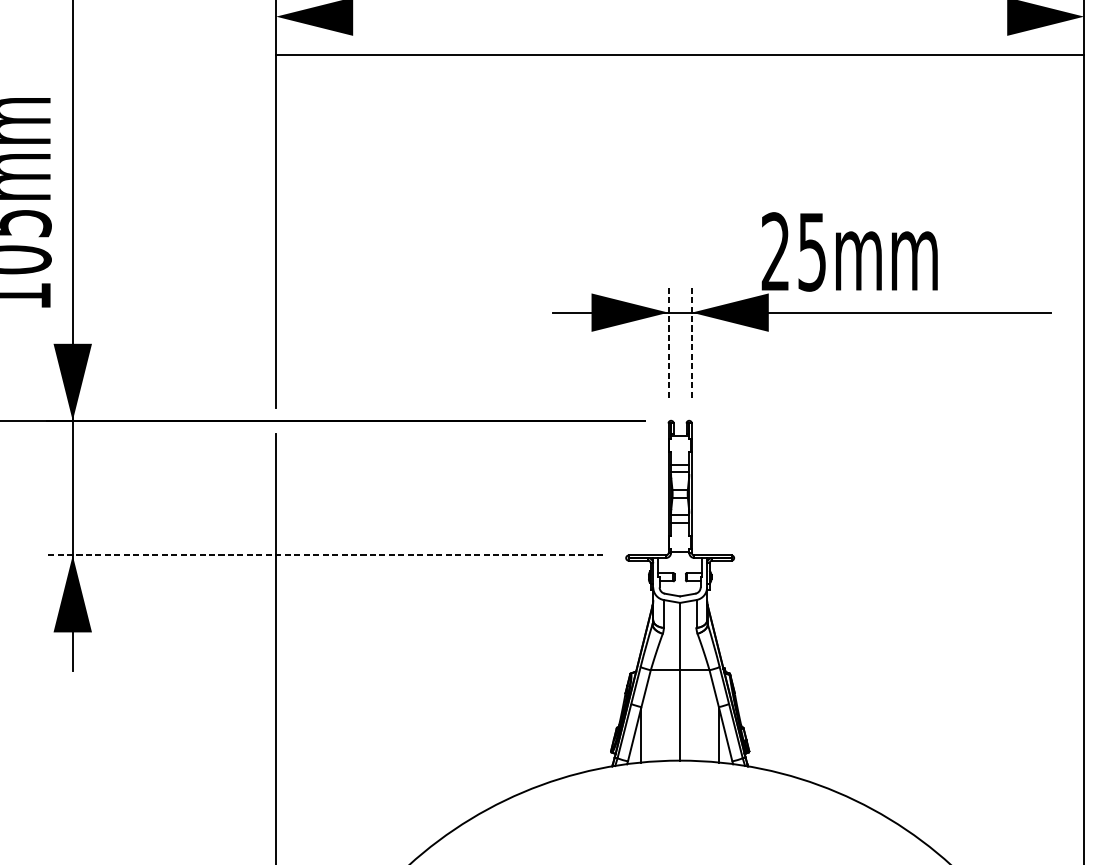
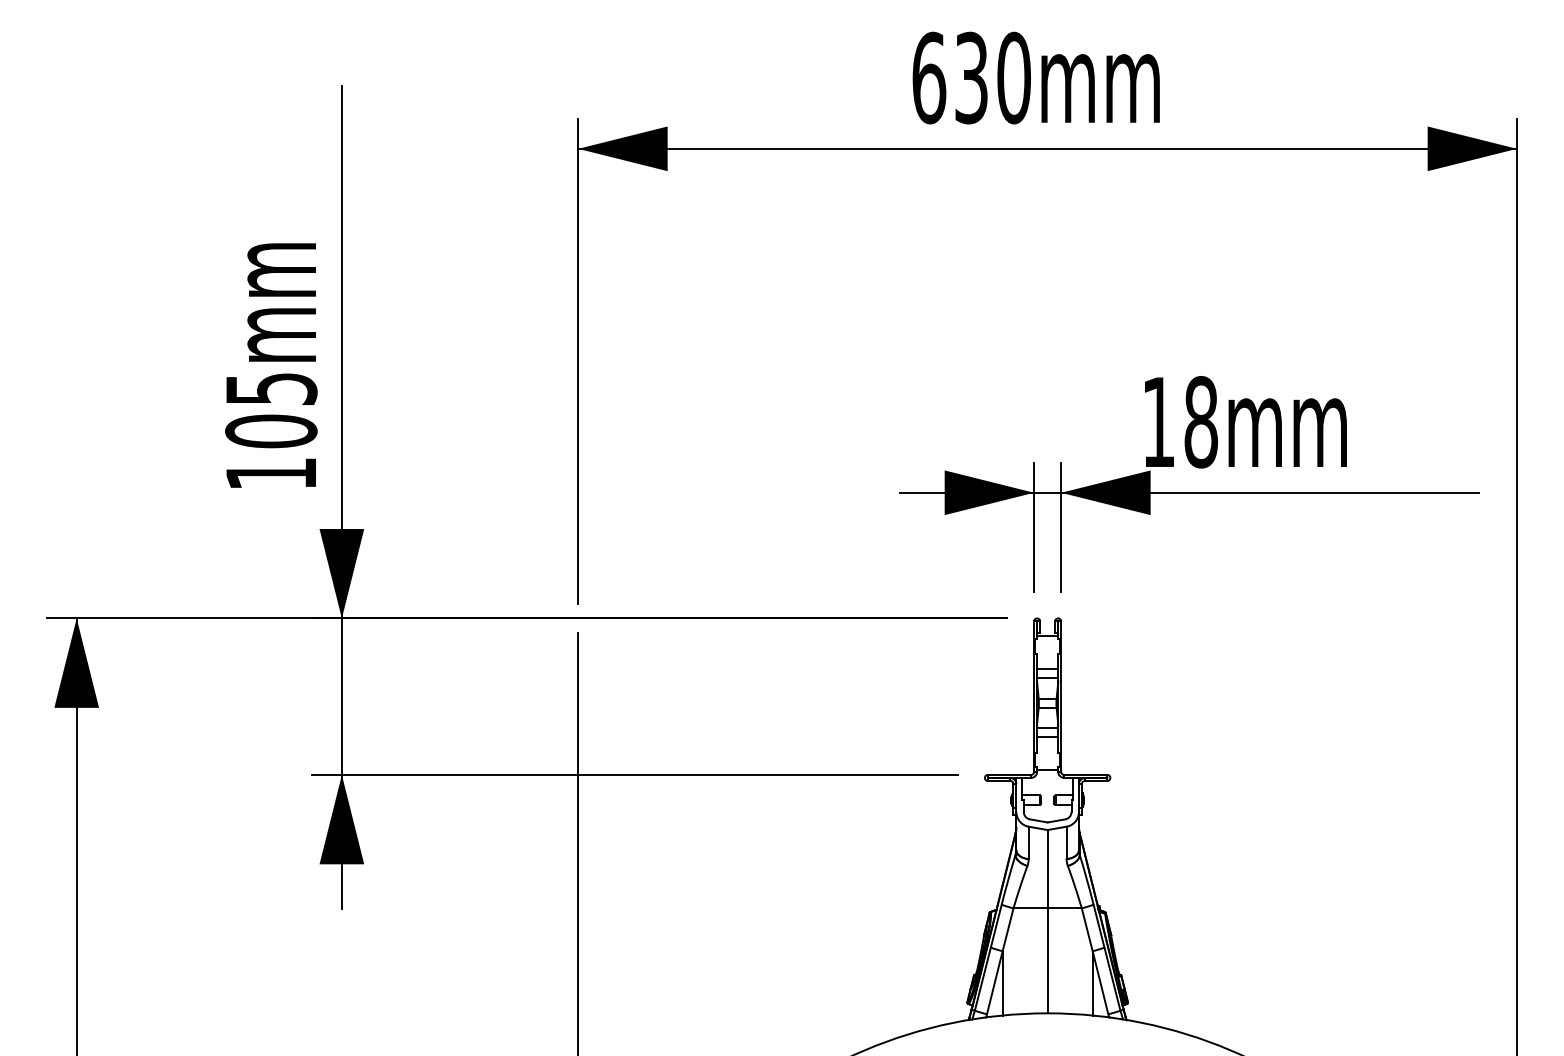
line: (680, 55) -> (1047, 148), moved
text: (793, 252) -> (1179, 422), 25mm -> 18mm
line: (668, 341) -> (1034, 526), dashed -> solid
line: (692, 341) -> (1061, 526), dashed -> solid
line: (324, 555) -> (634, 774), dashed -> solid

